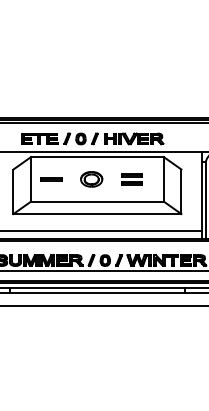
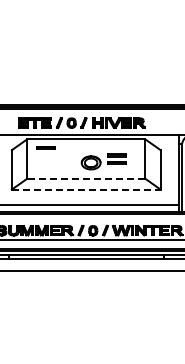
line: (51, 178) -> (45, 147), moved
part: (90, 178) -> (90, 162), moved
line: (97, 201) -> (86, 178), solid -> dashed
line: (97, 213) -> (86, 189), solid -> dashed

